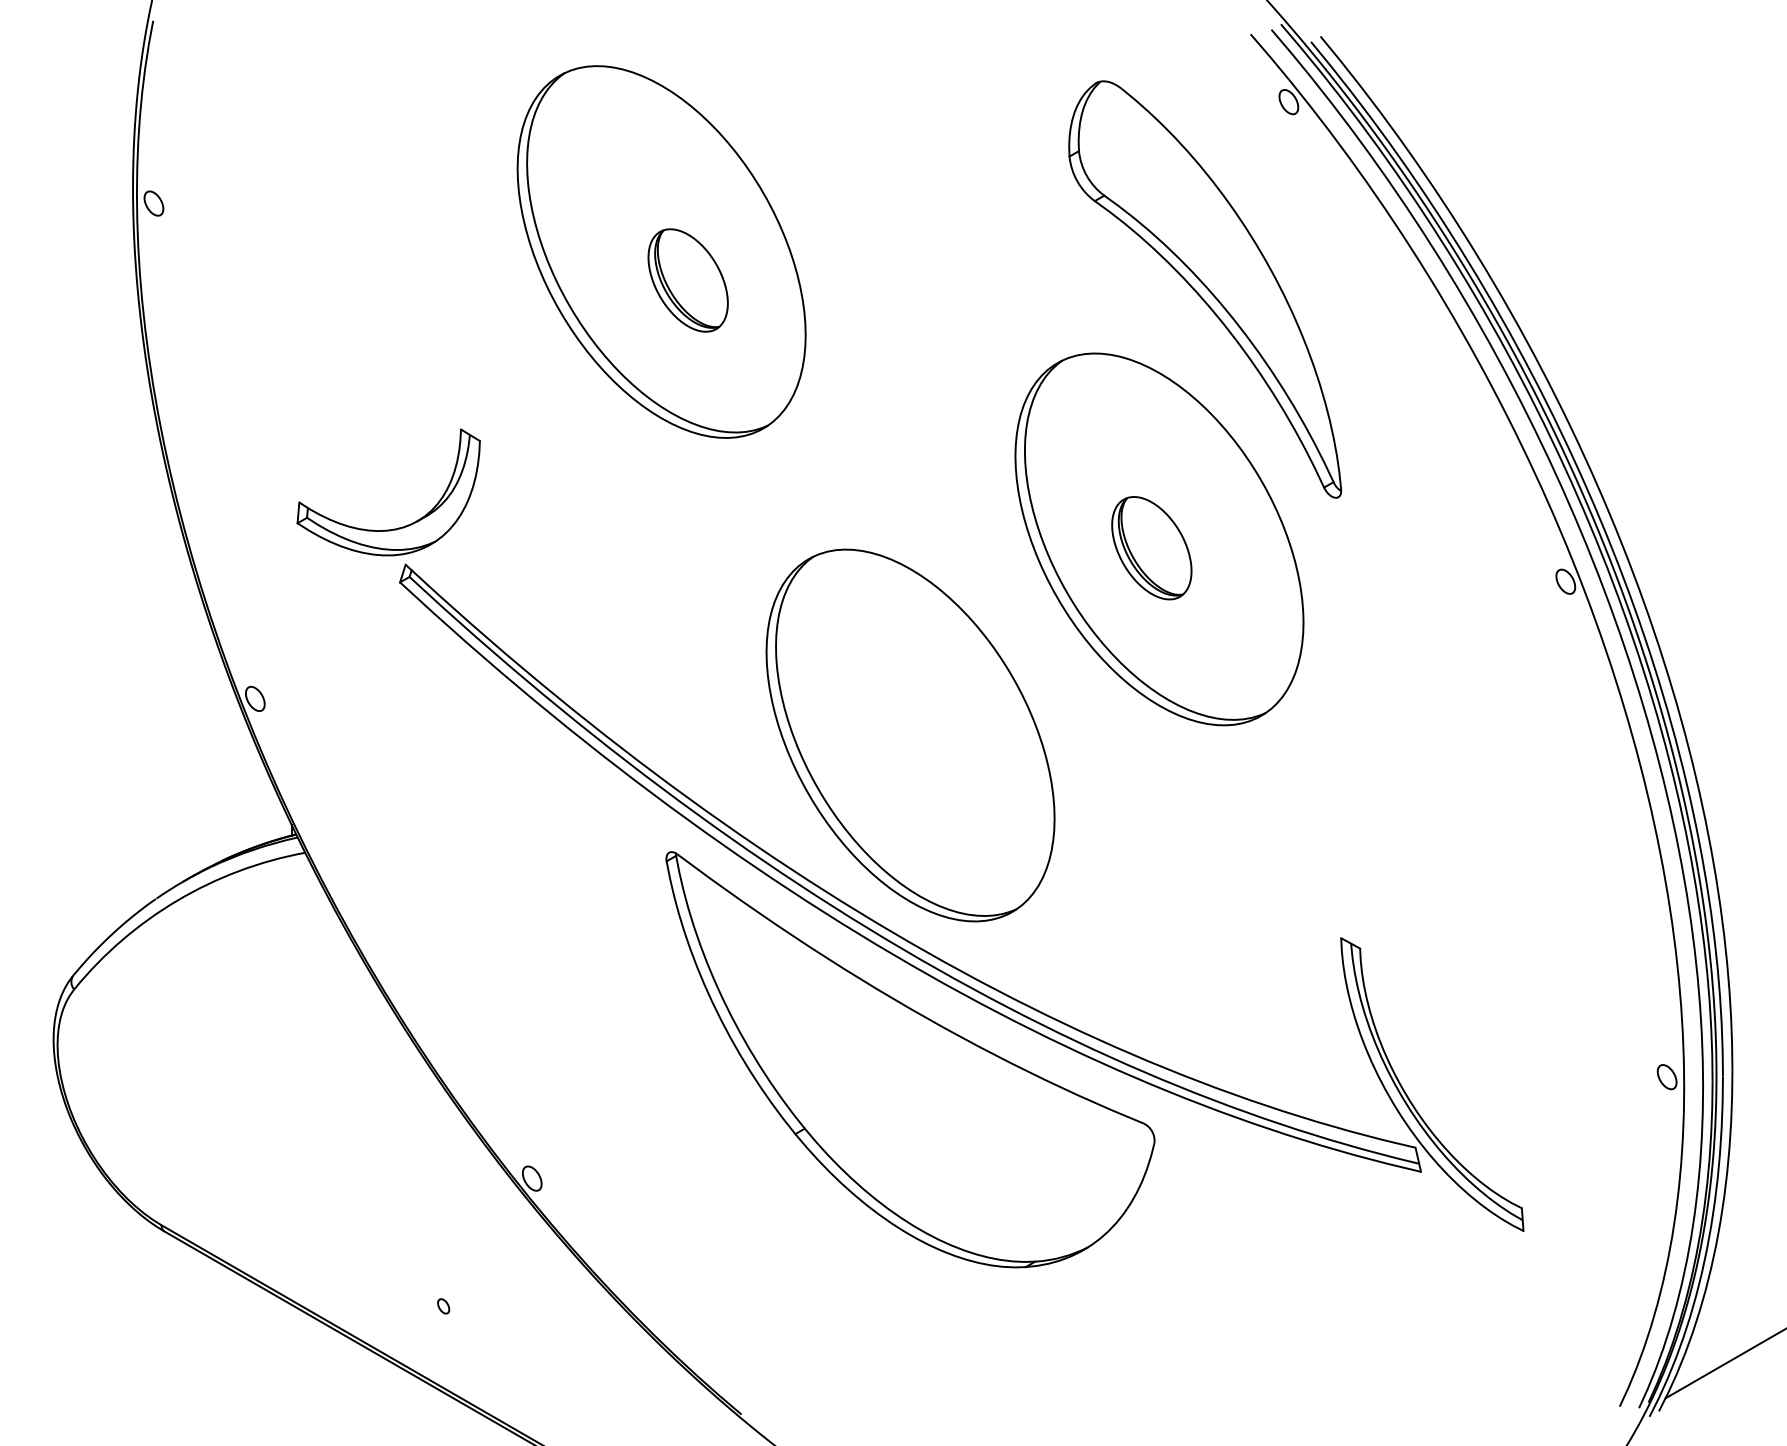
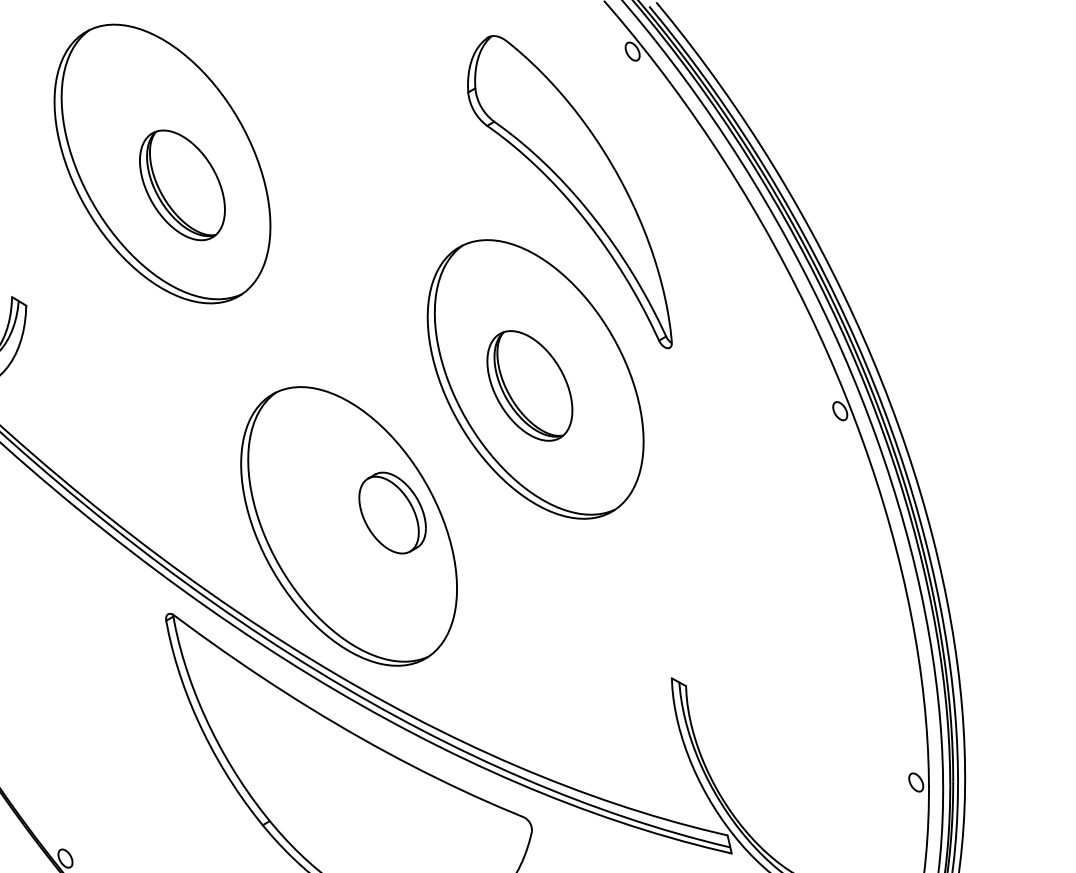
part: (687, 280) -> (181, 185), size x1.43
part: (1151, 548) -> (529, 386), size x1.43
part: (968, 717) -> (392, 512), added

